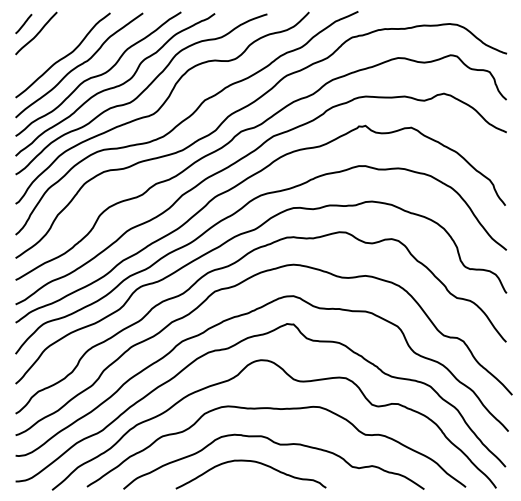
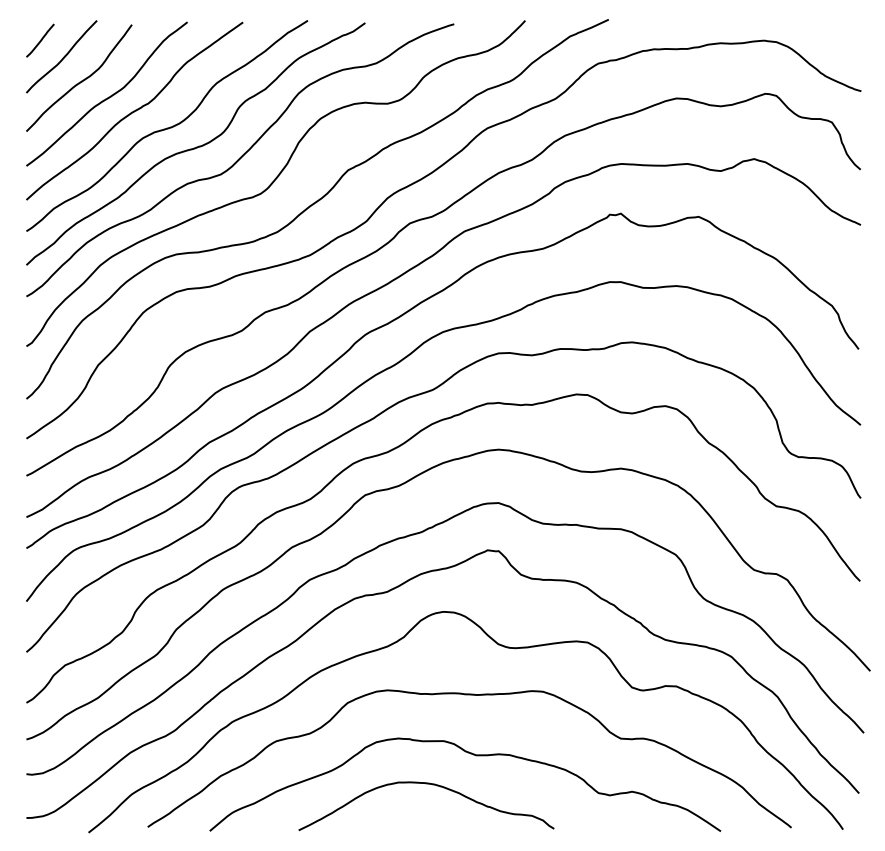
curve: (48, 46) -> (82, 78), added

